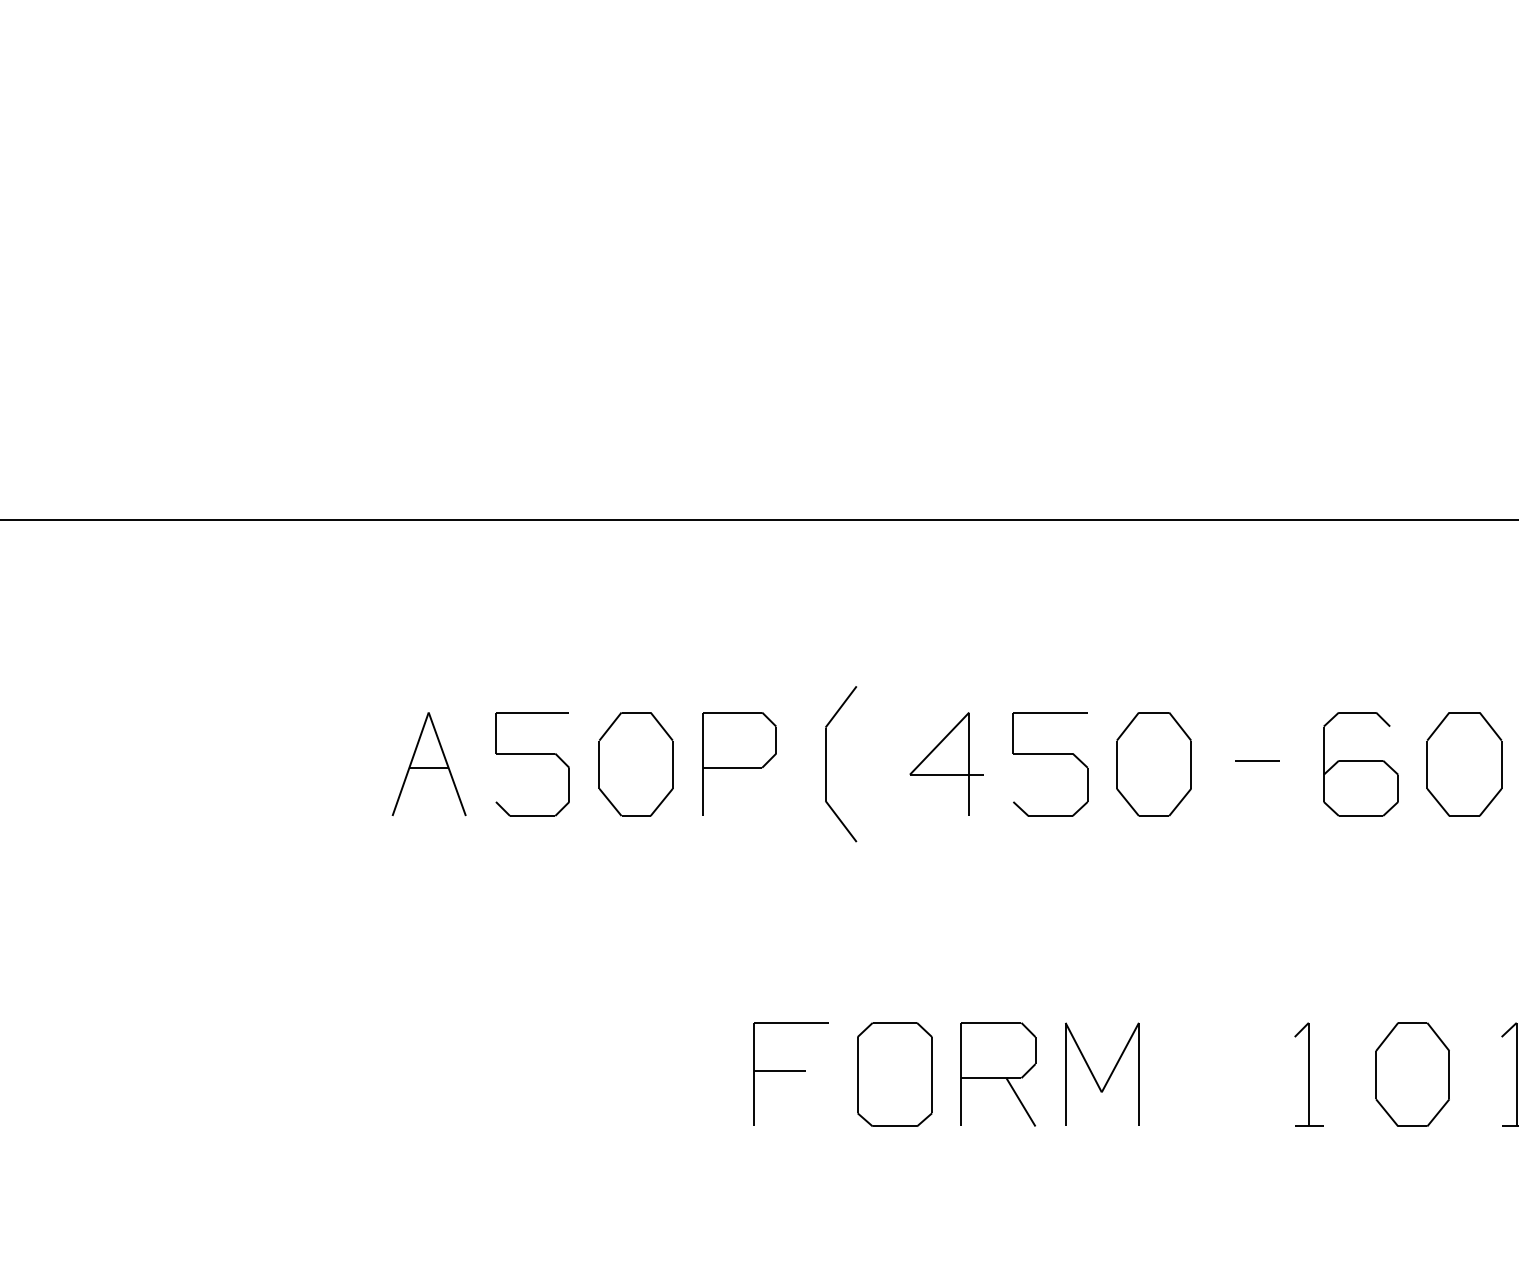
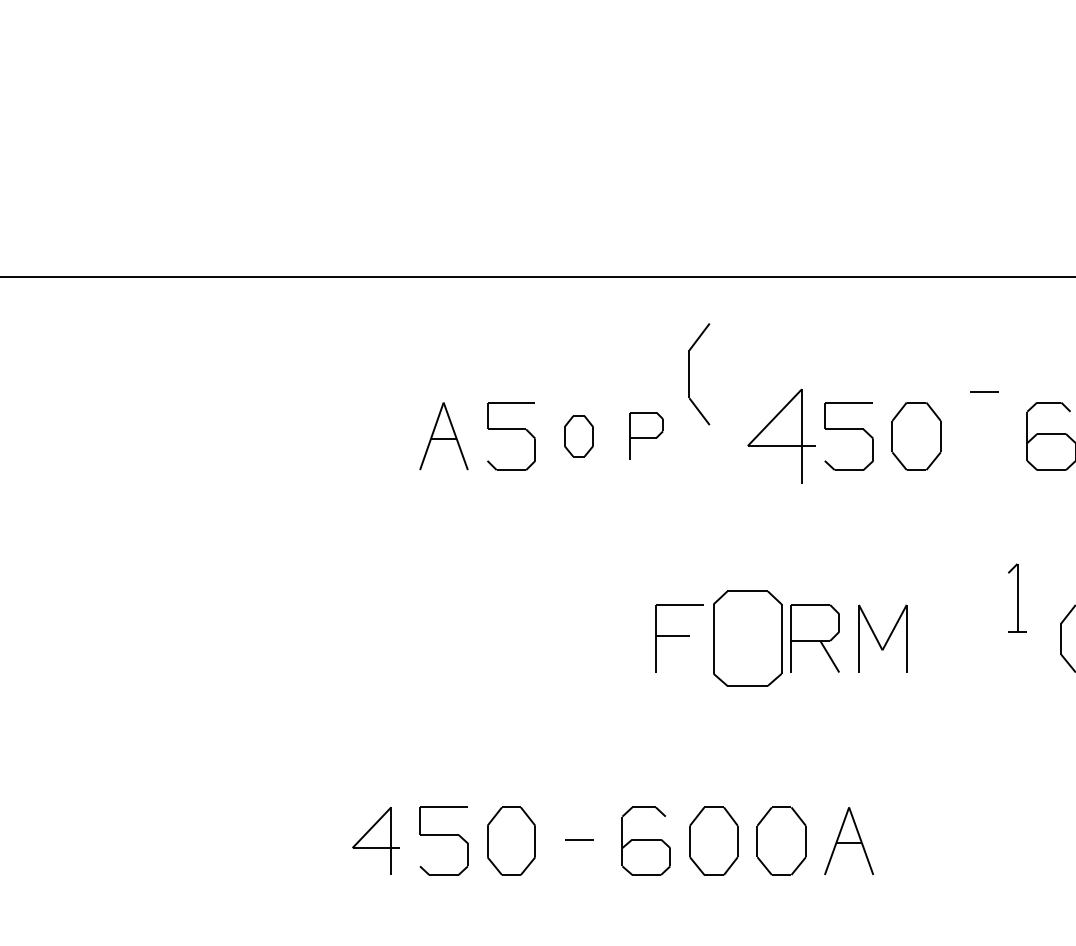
line: (1258, 759) -> (984, 391), moved
part: (738, 762) -> (645, 435), size x0.7
part: (946, 762) -> (781, 435), size x1.4
part: (635, 764) -> (578, 436), size x0.6
part: (825, 764) -> (689, 374), moved
part: (894, 1074) -> (747, 638), size x1.4
part: (1308, 1074) -> (1017, 597), moved

